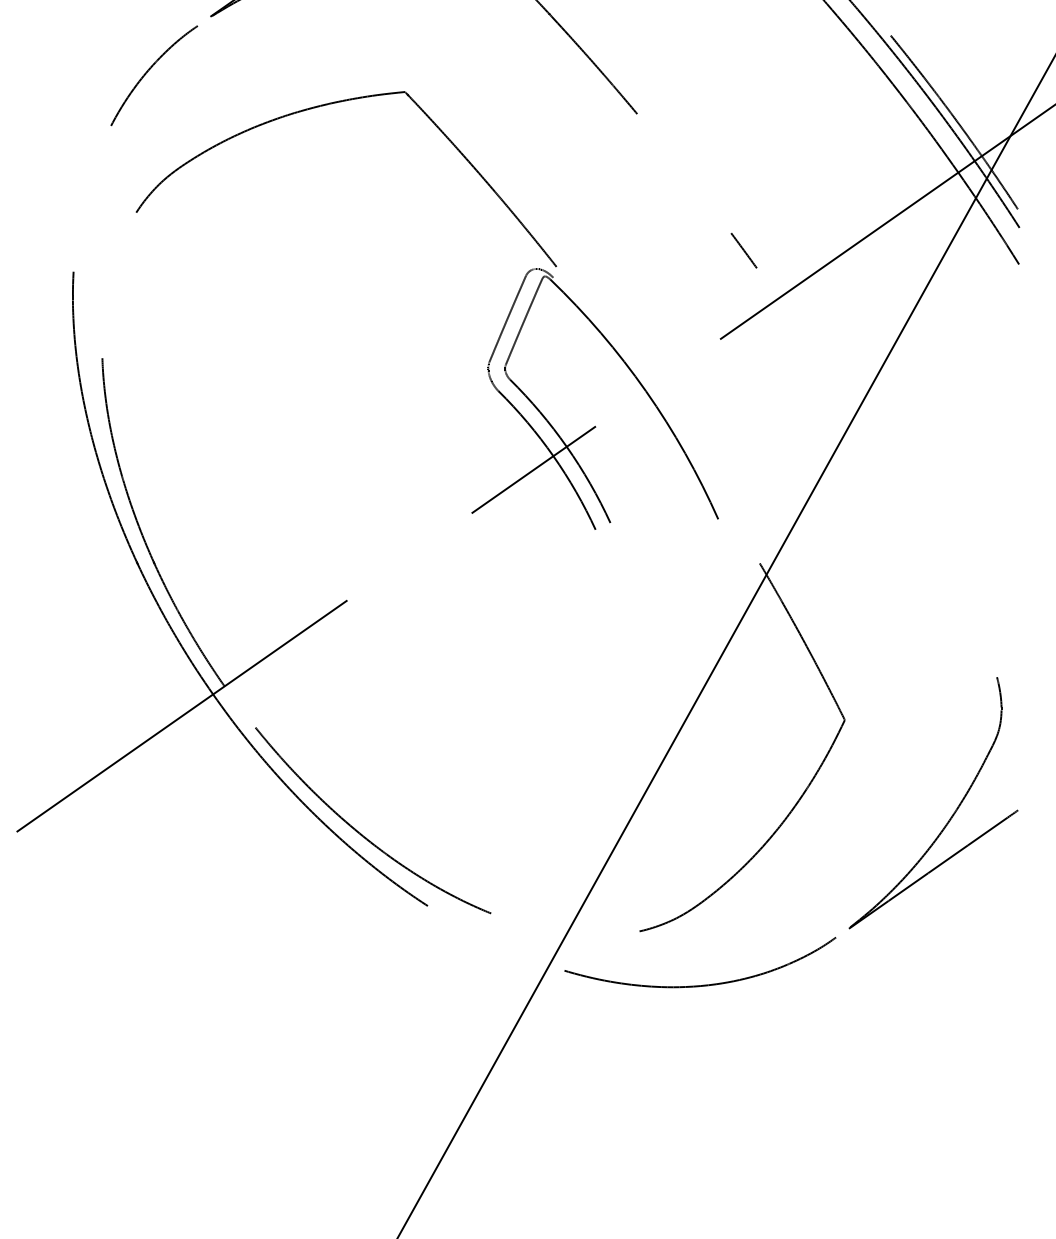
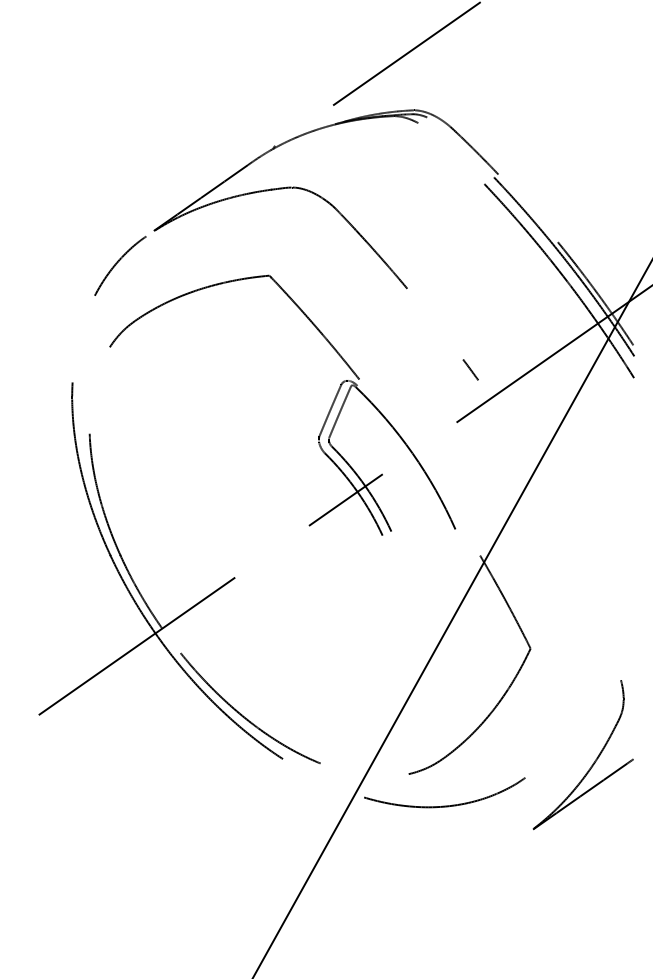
part: (949, 817) -> (592, 763), moved

